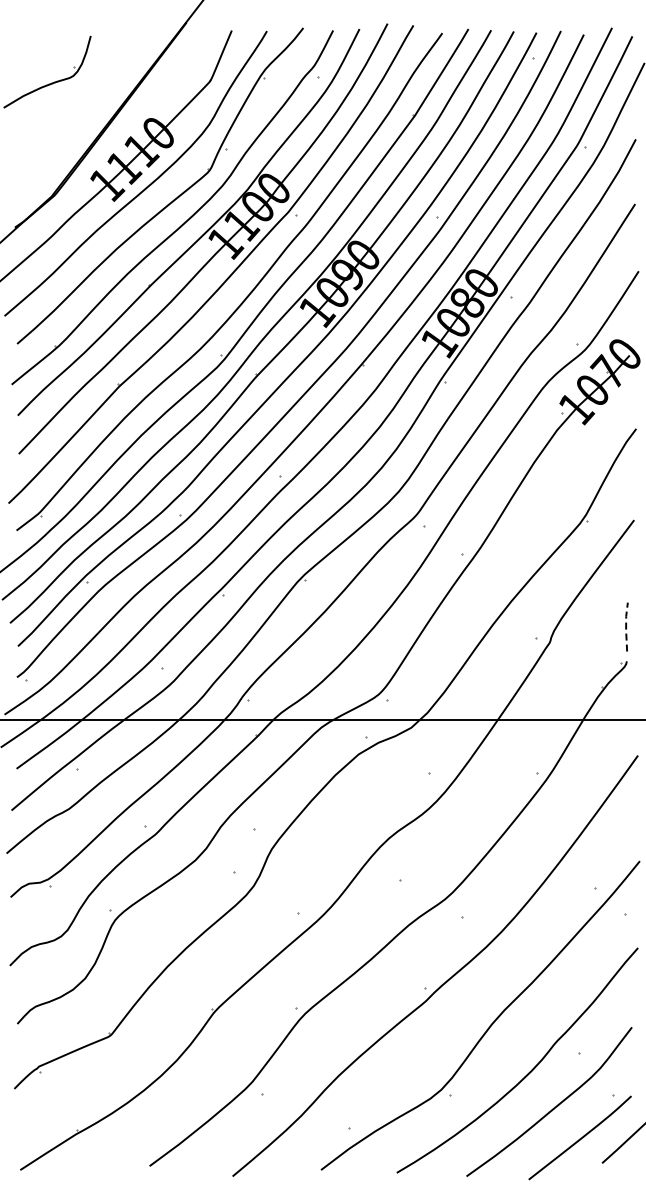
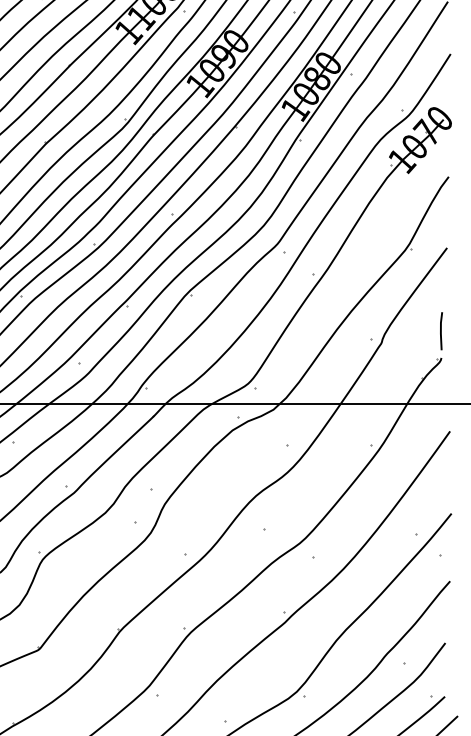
line: (626, 626) -> (441, 330), dashed -> solid

